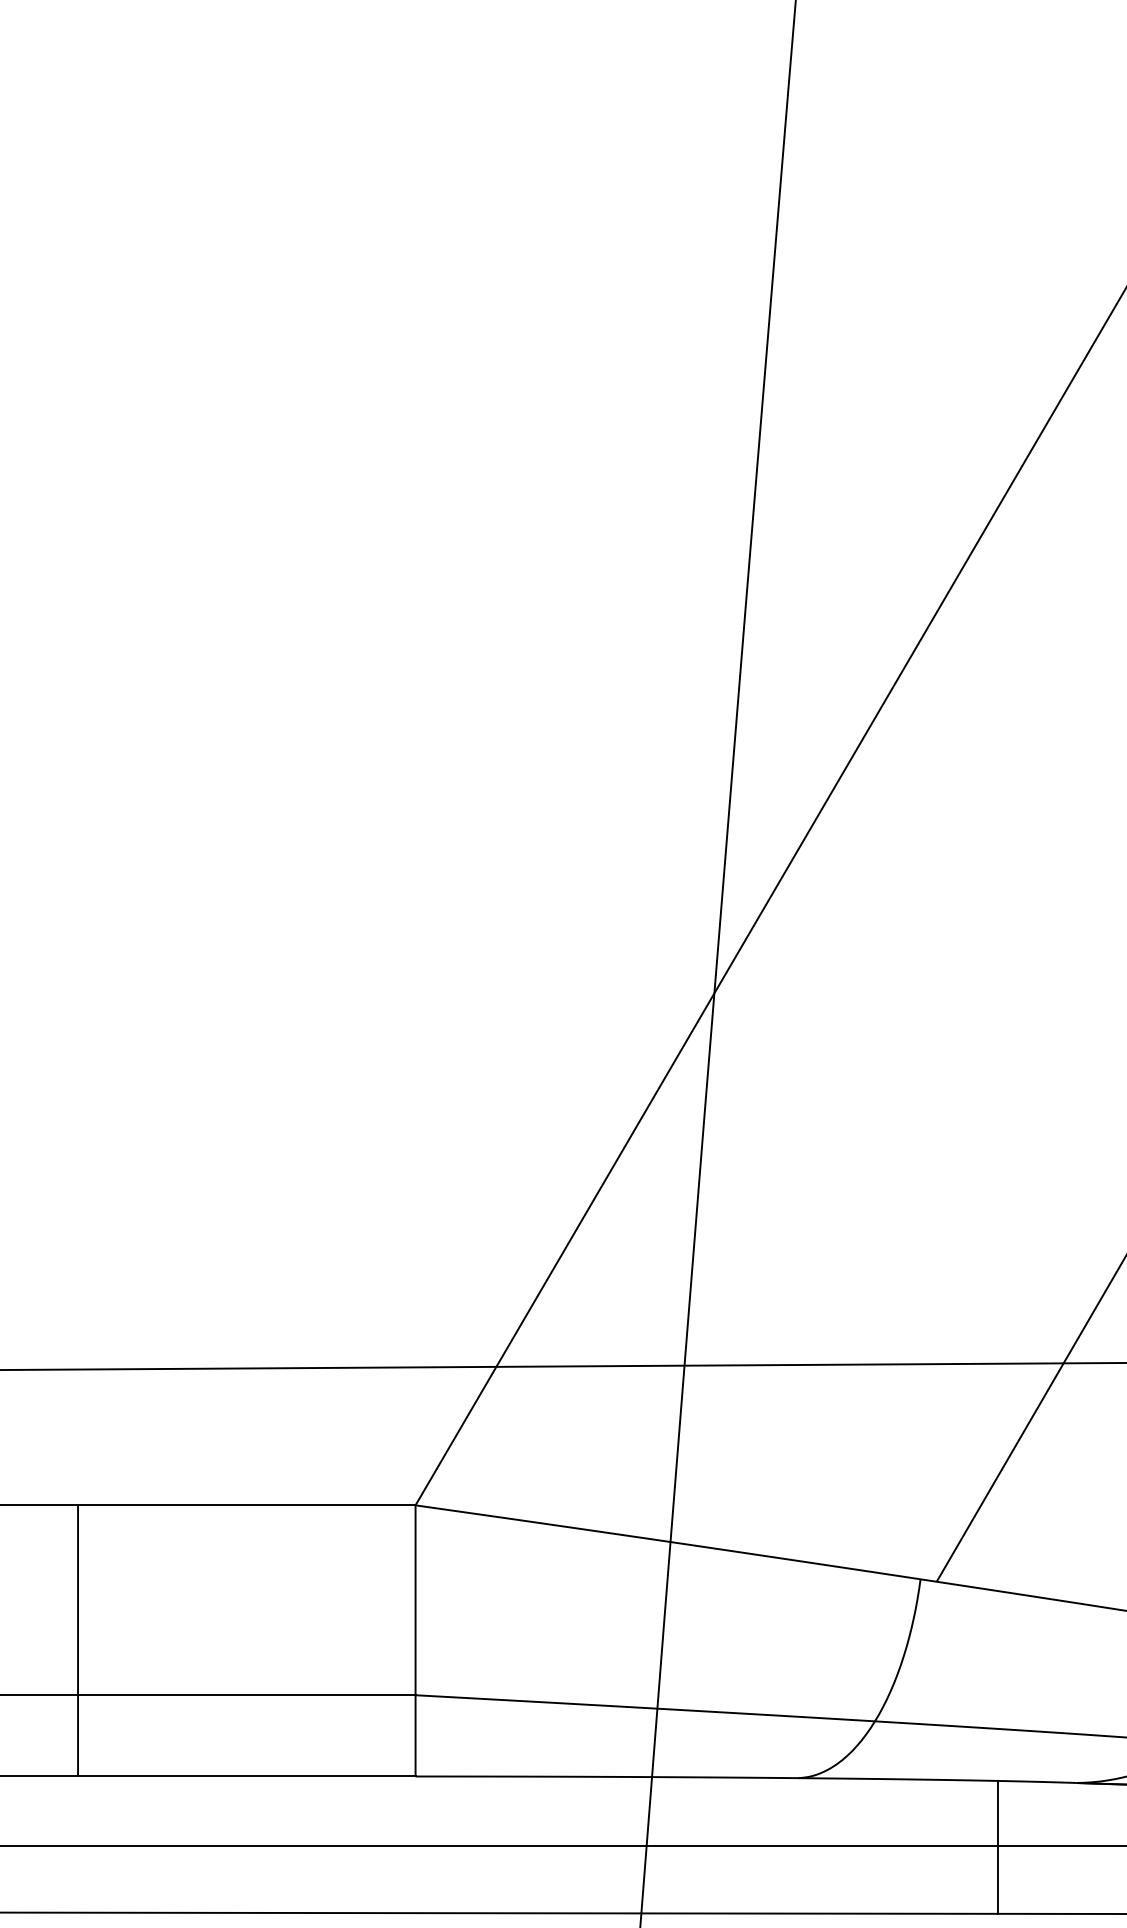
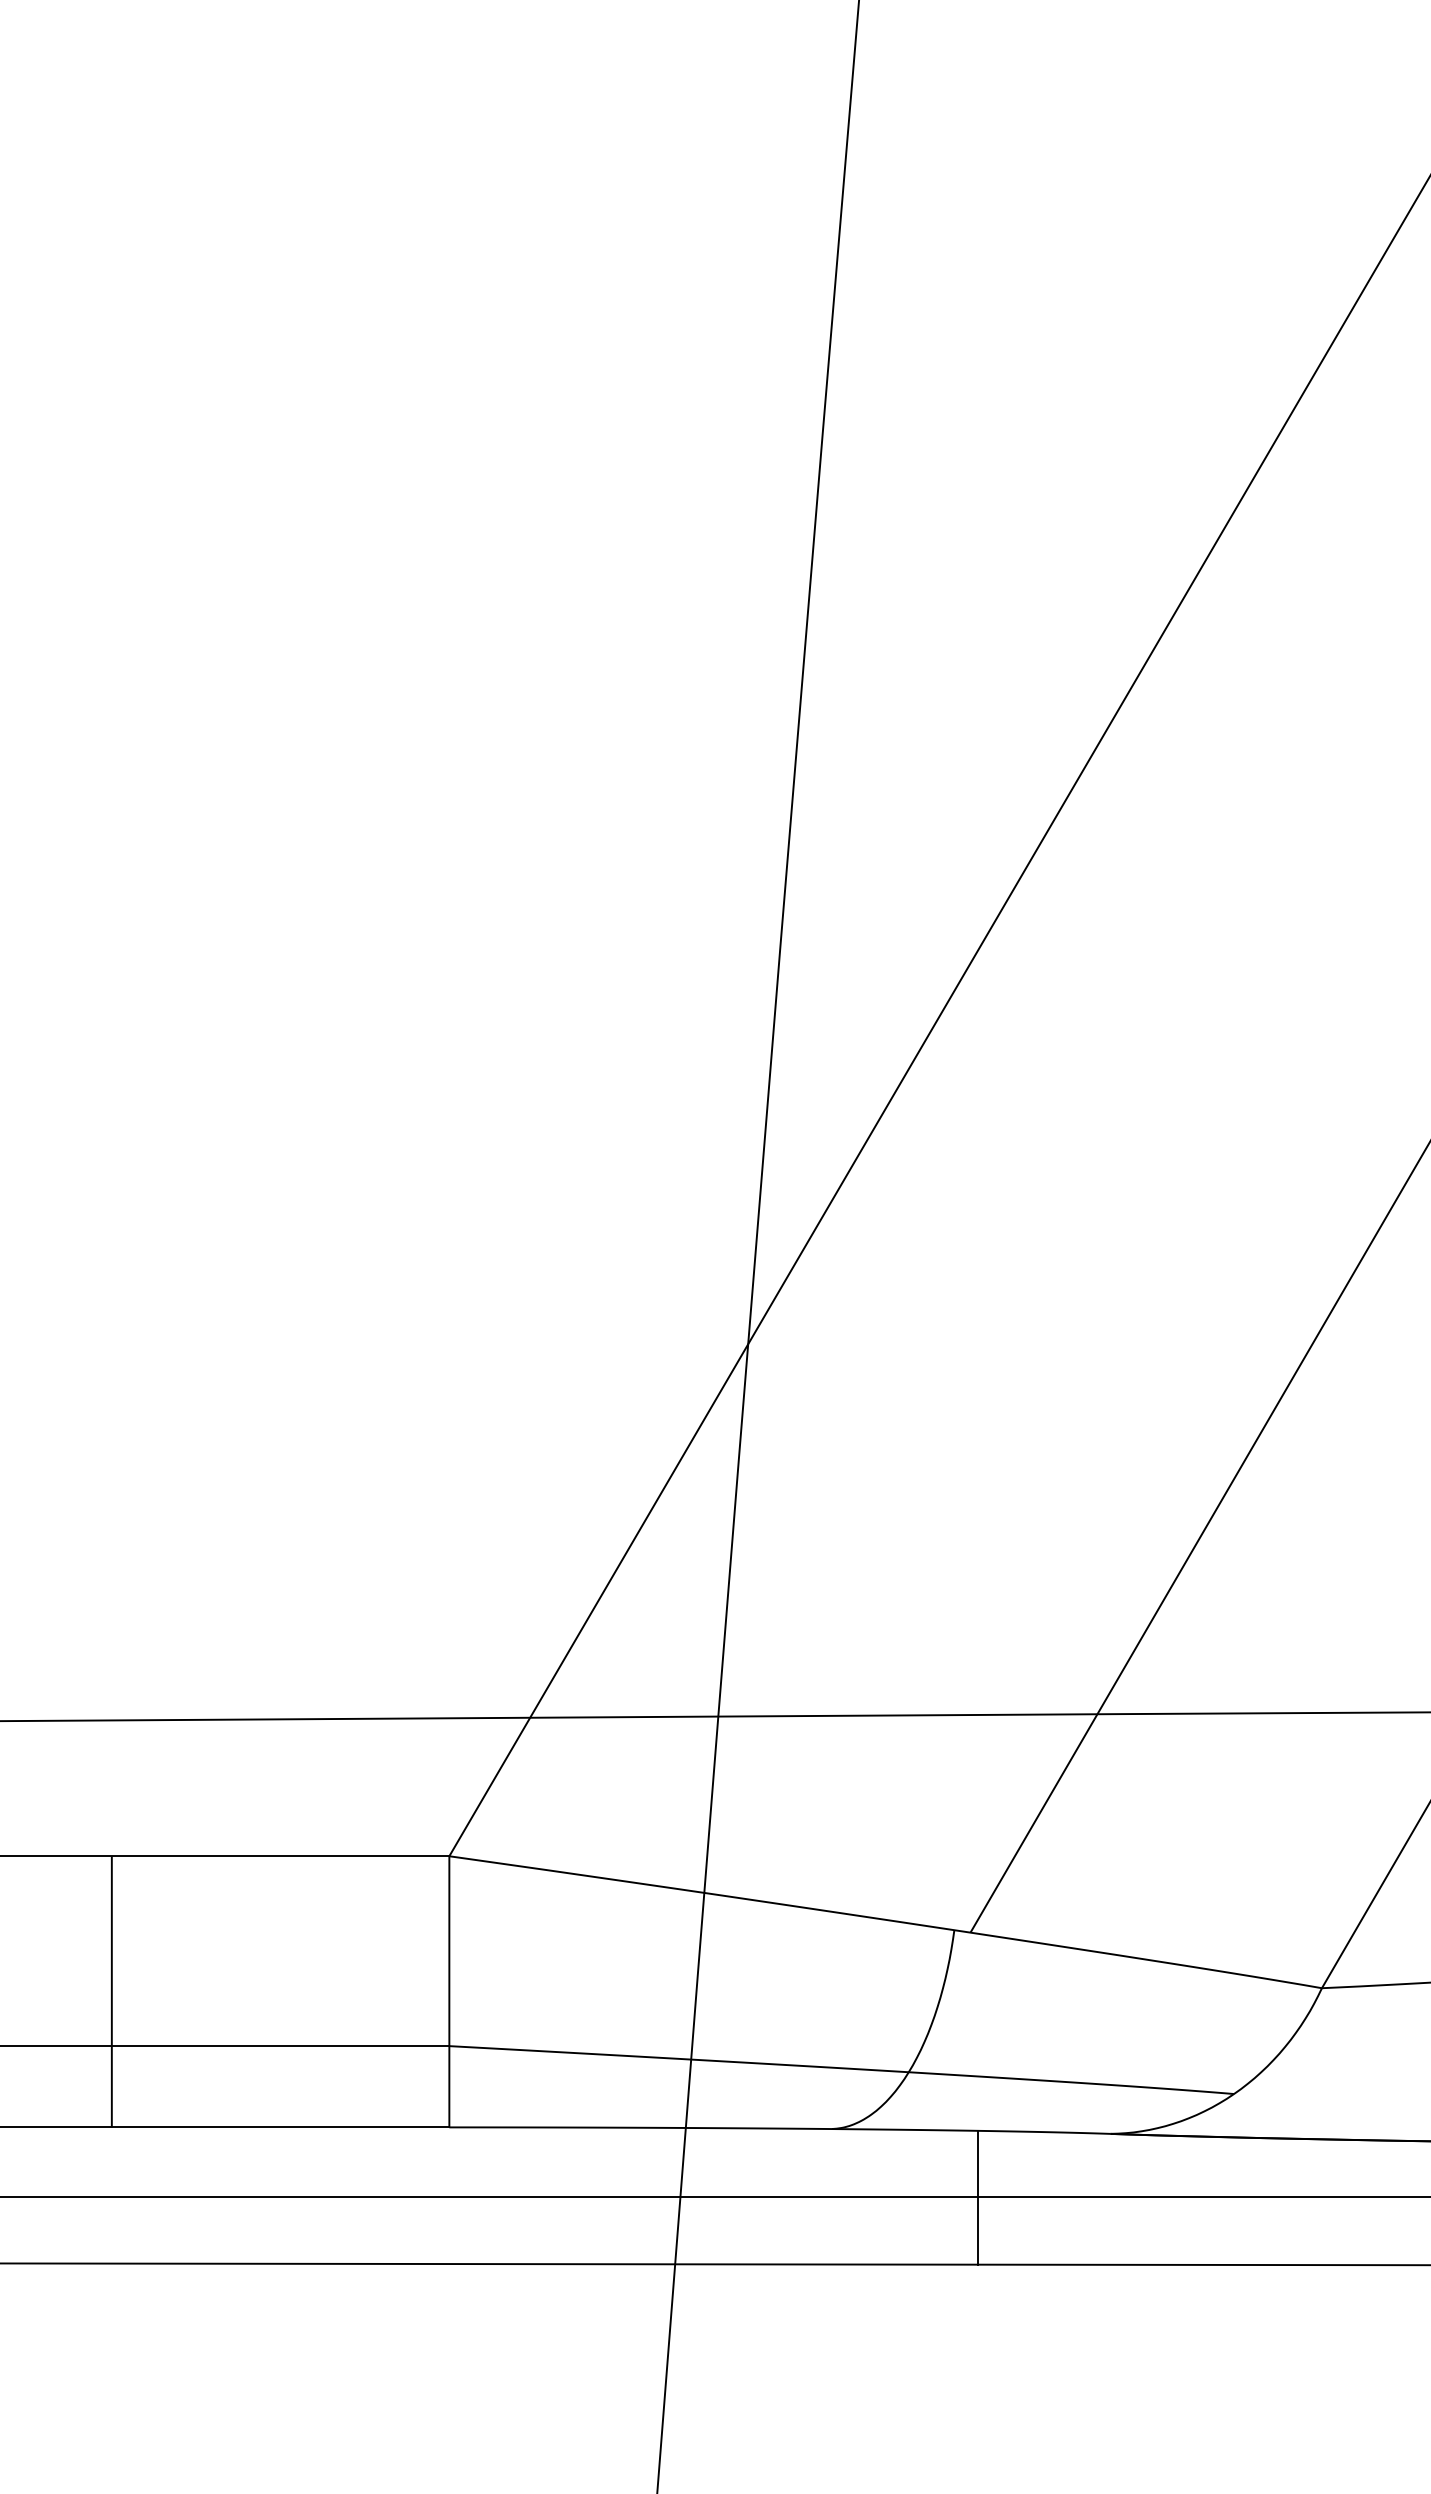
line: (997, 1846) -> (977, 2197), moved

